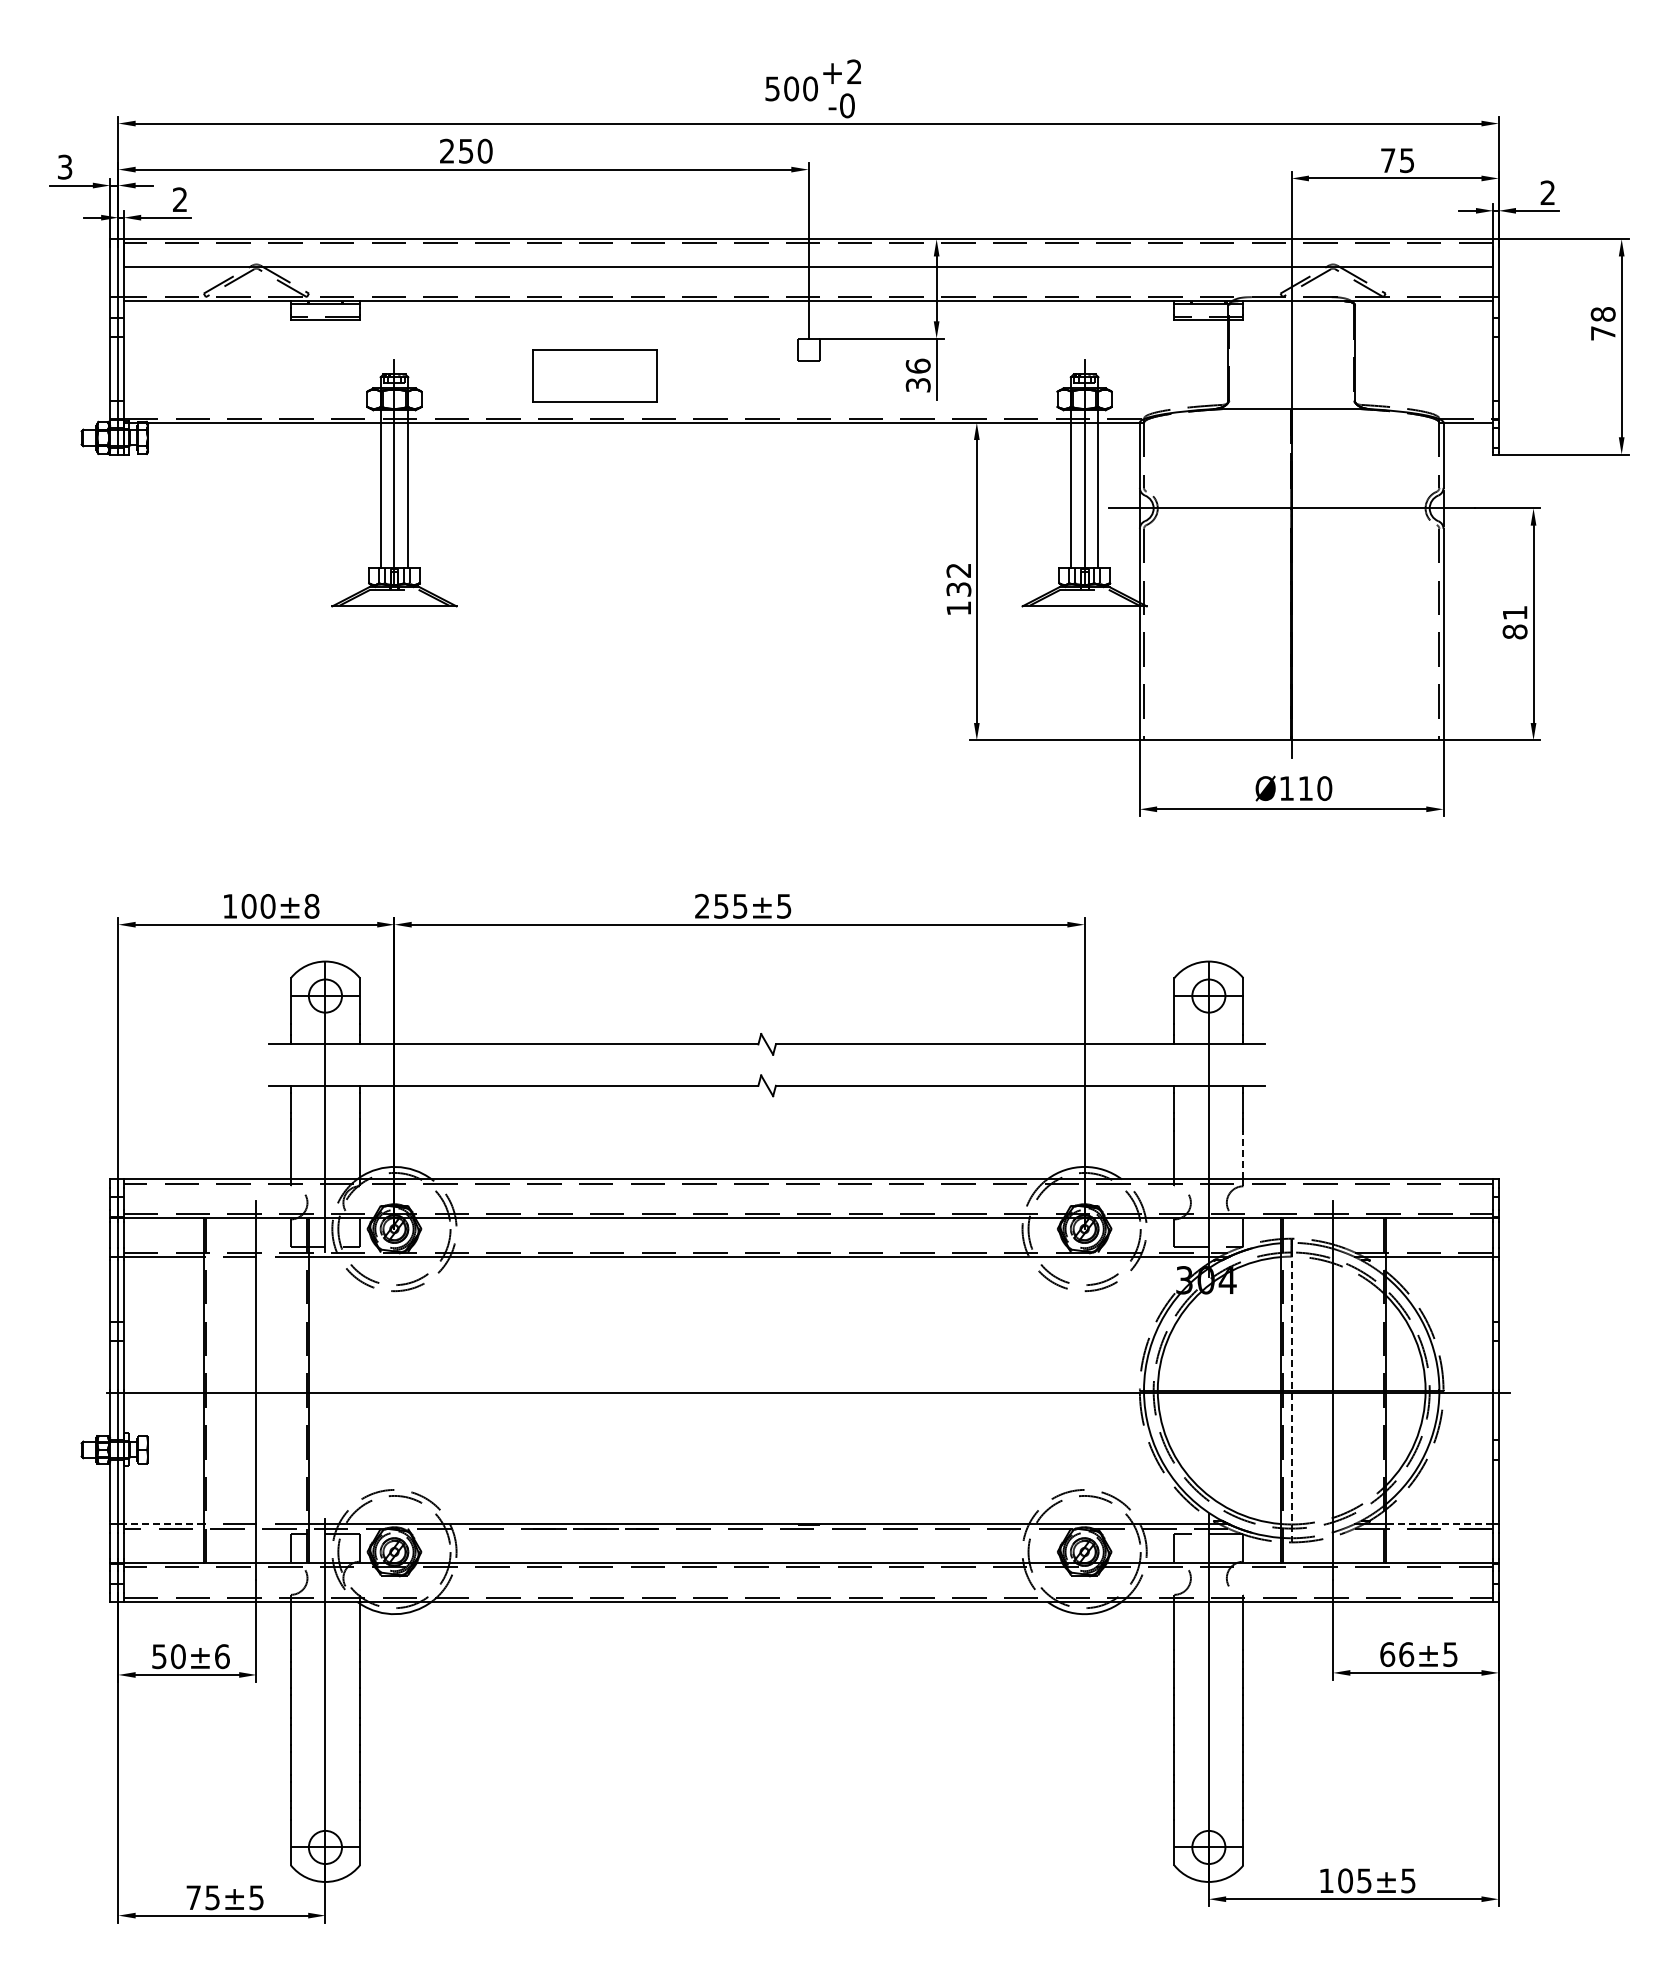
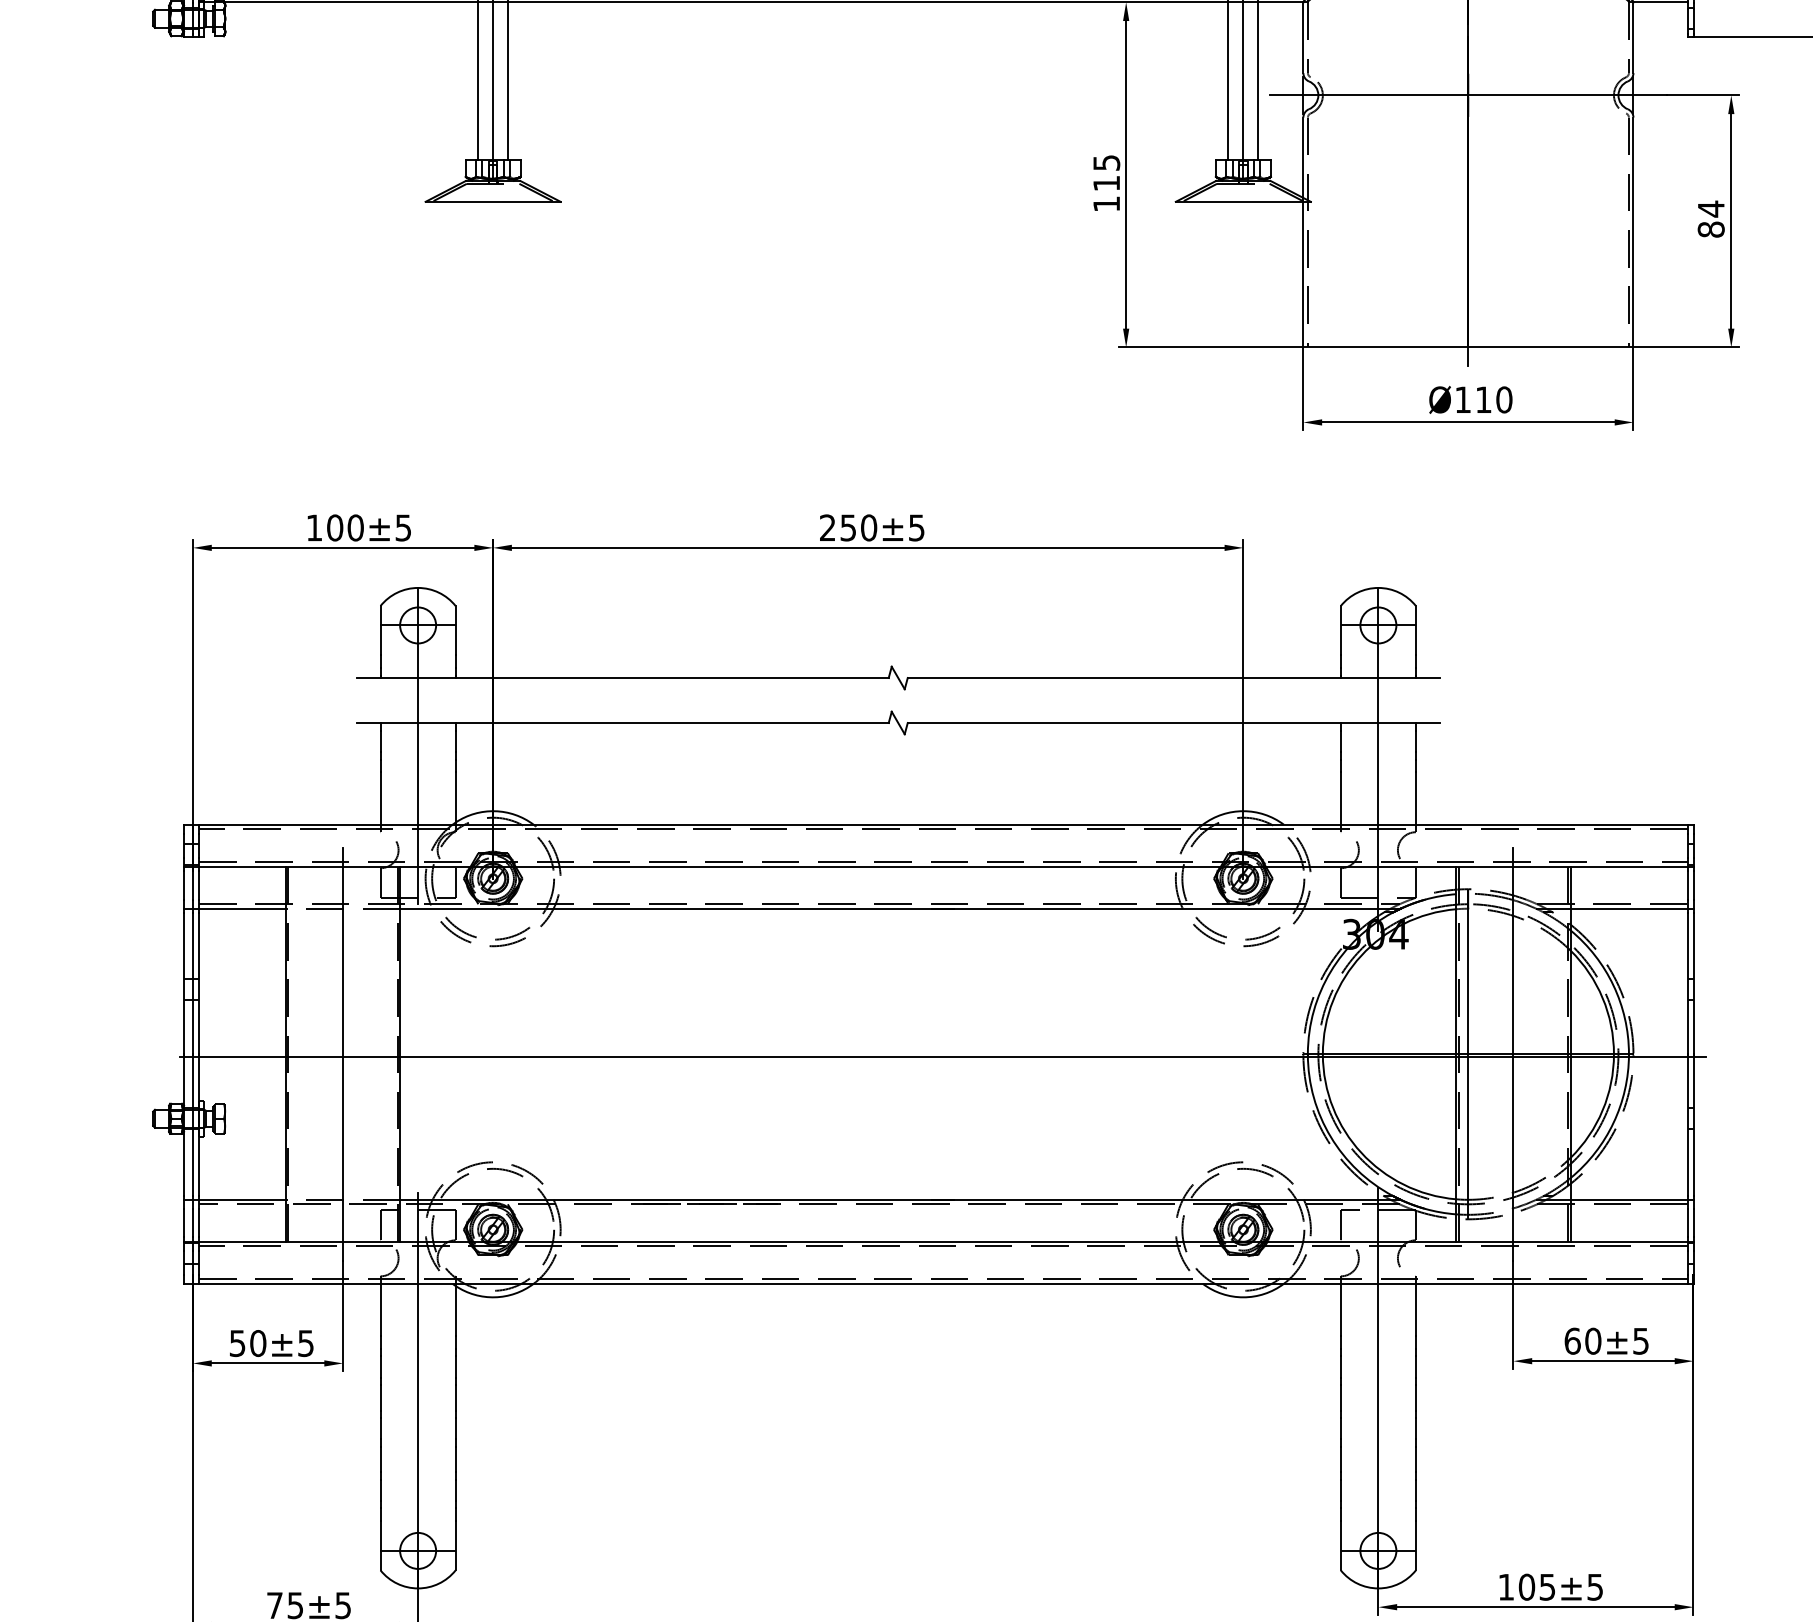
text: (958, 579) -> (1106, 172), 132 -> 115
text: (1515, 612) -> (1711, 208), 81 -> 84
text: (311, 905) -> (402, 527), ±8 -> ±5
text: (739, 905) -> (868, 527), 255 -> 250
line: (1243, 1154) -> (1416, 797), dashed -> solid
line: (1291, 1391) -> (1468, 1055), dashed -> solid
line: (163, 1524) -> (242, 1199), dashed -> solid
line: (1439, 1524) -> (1629, 1199), dashed -> solid
text: (1406, 1654) -> (1593, 1341), 66 -> 60
text: (222, 1656) -> (306, 1343), ±6 -> ±5

